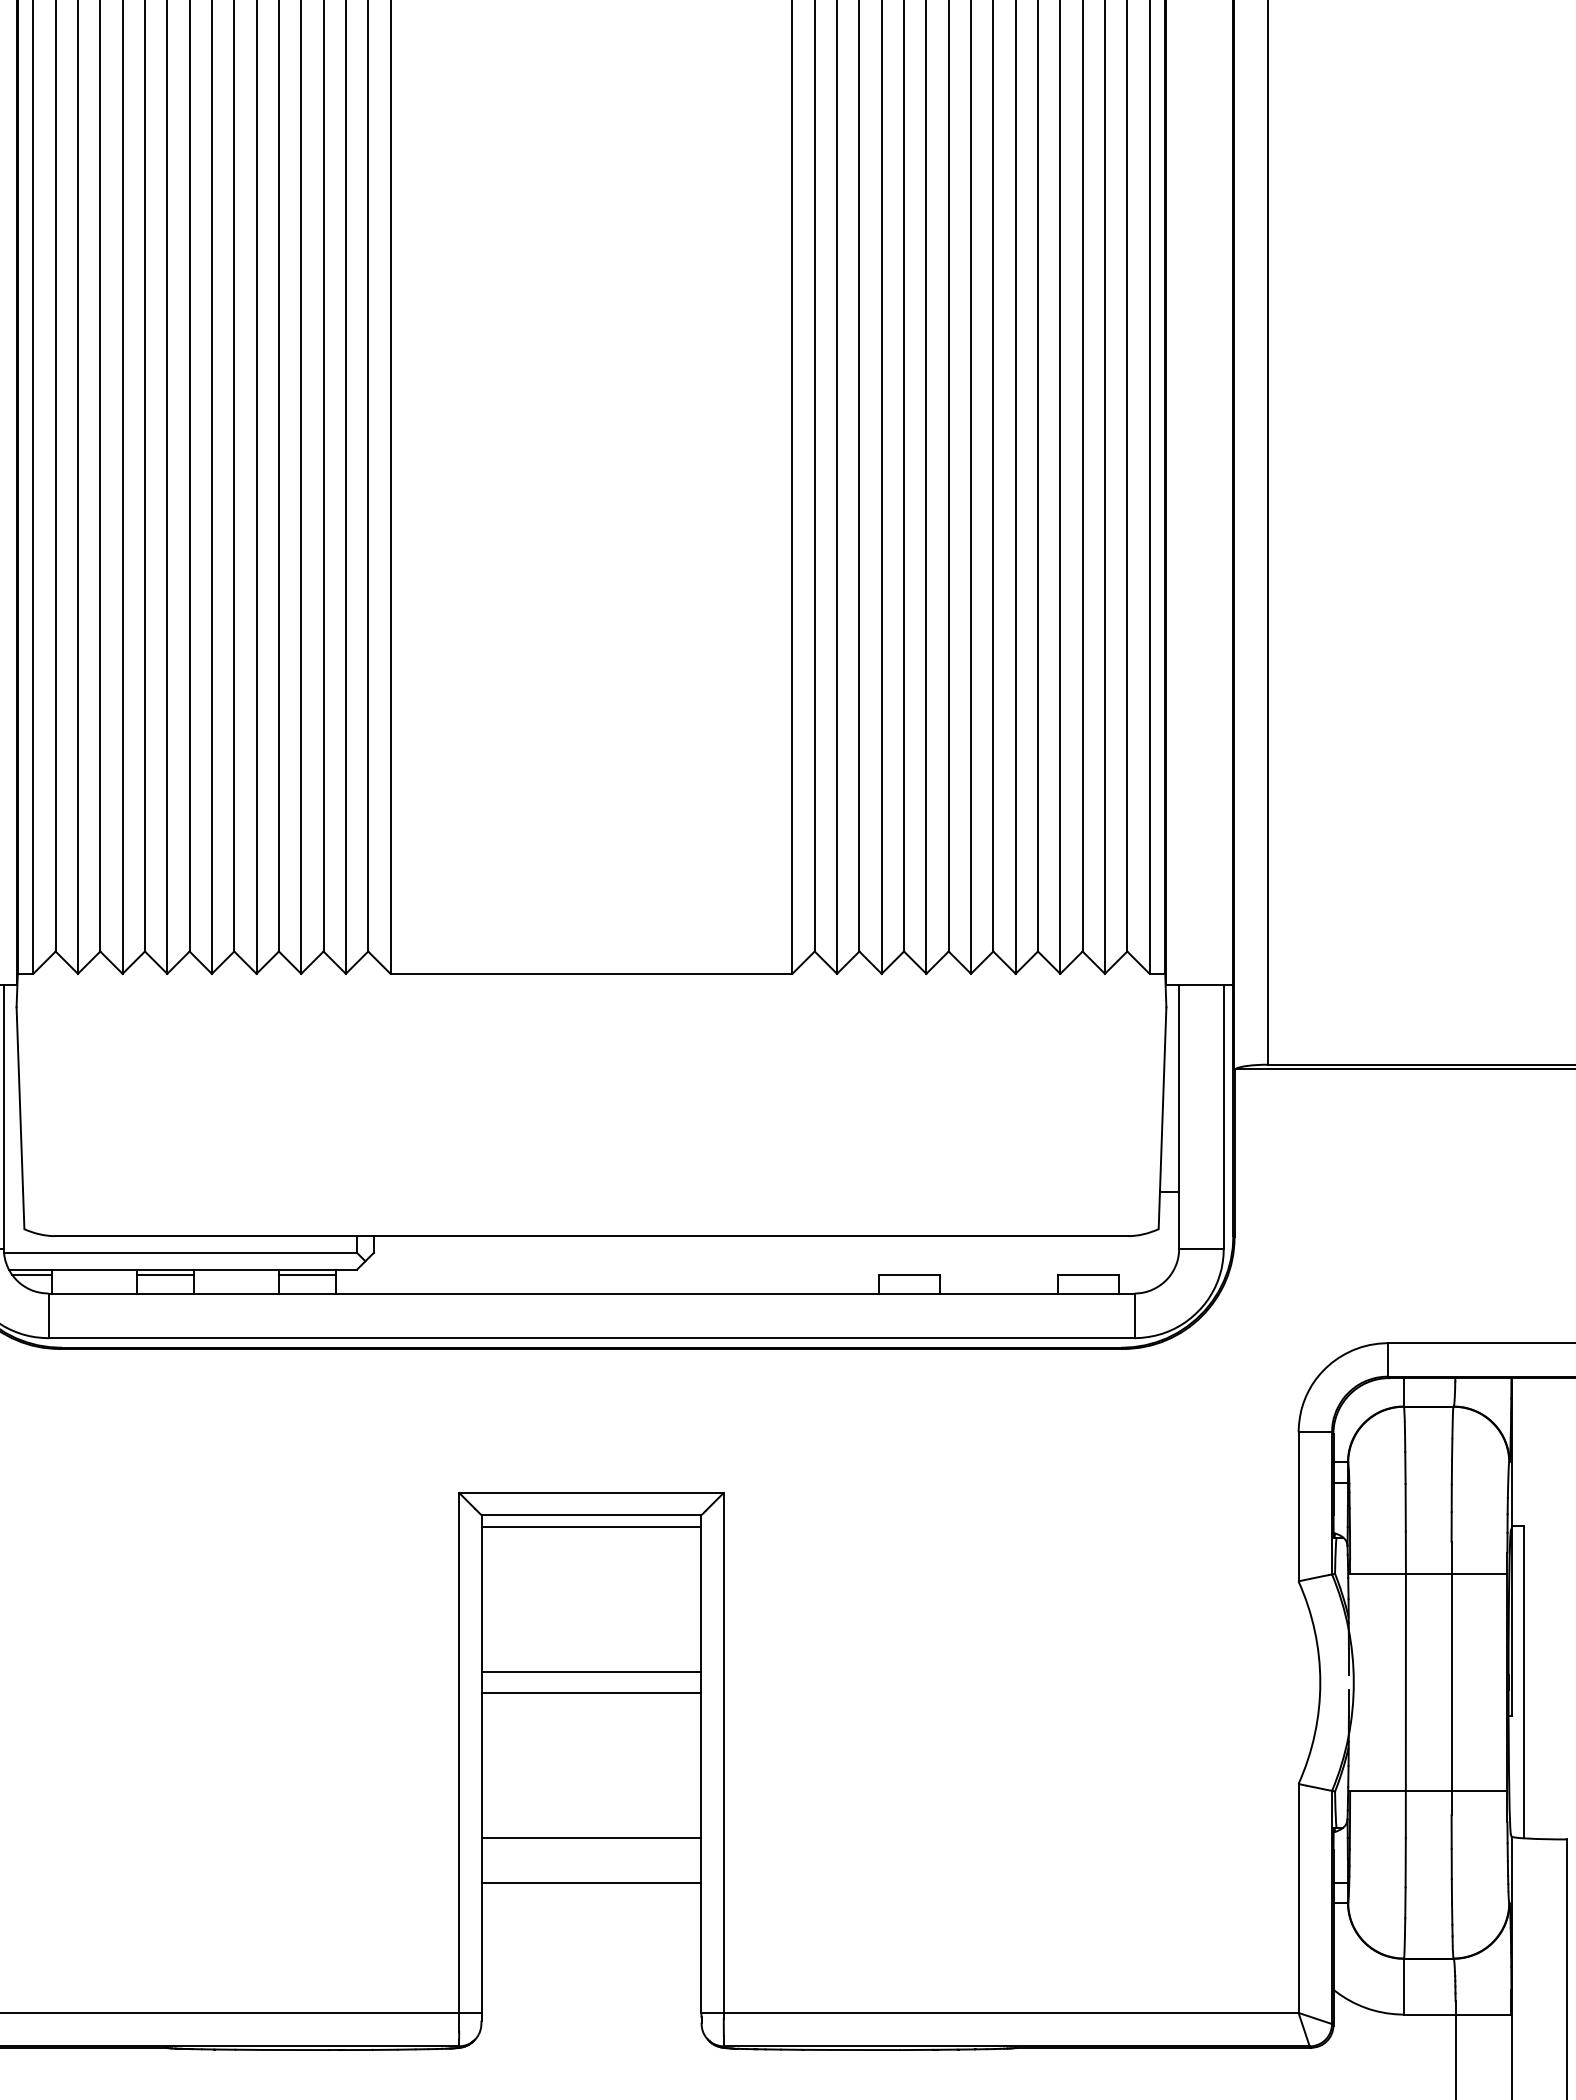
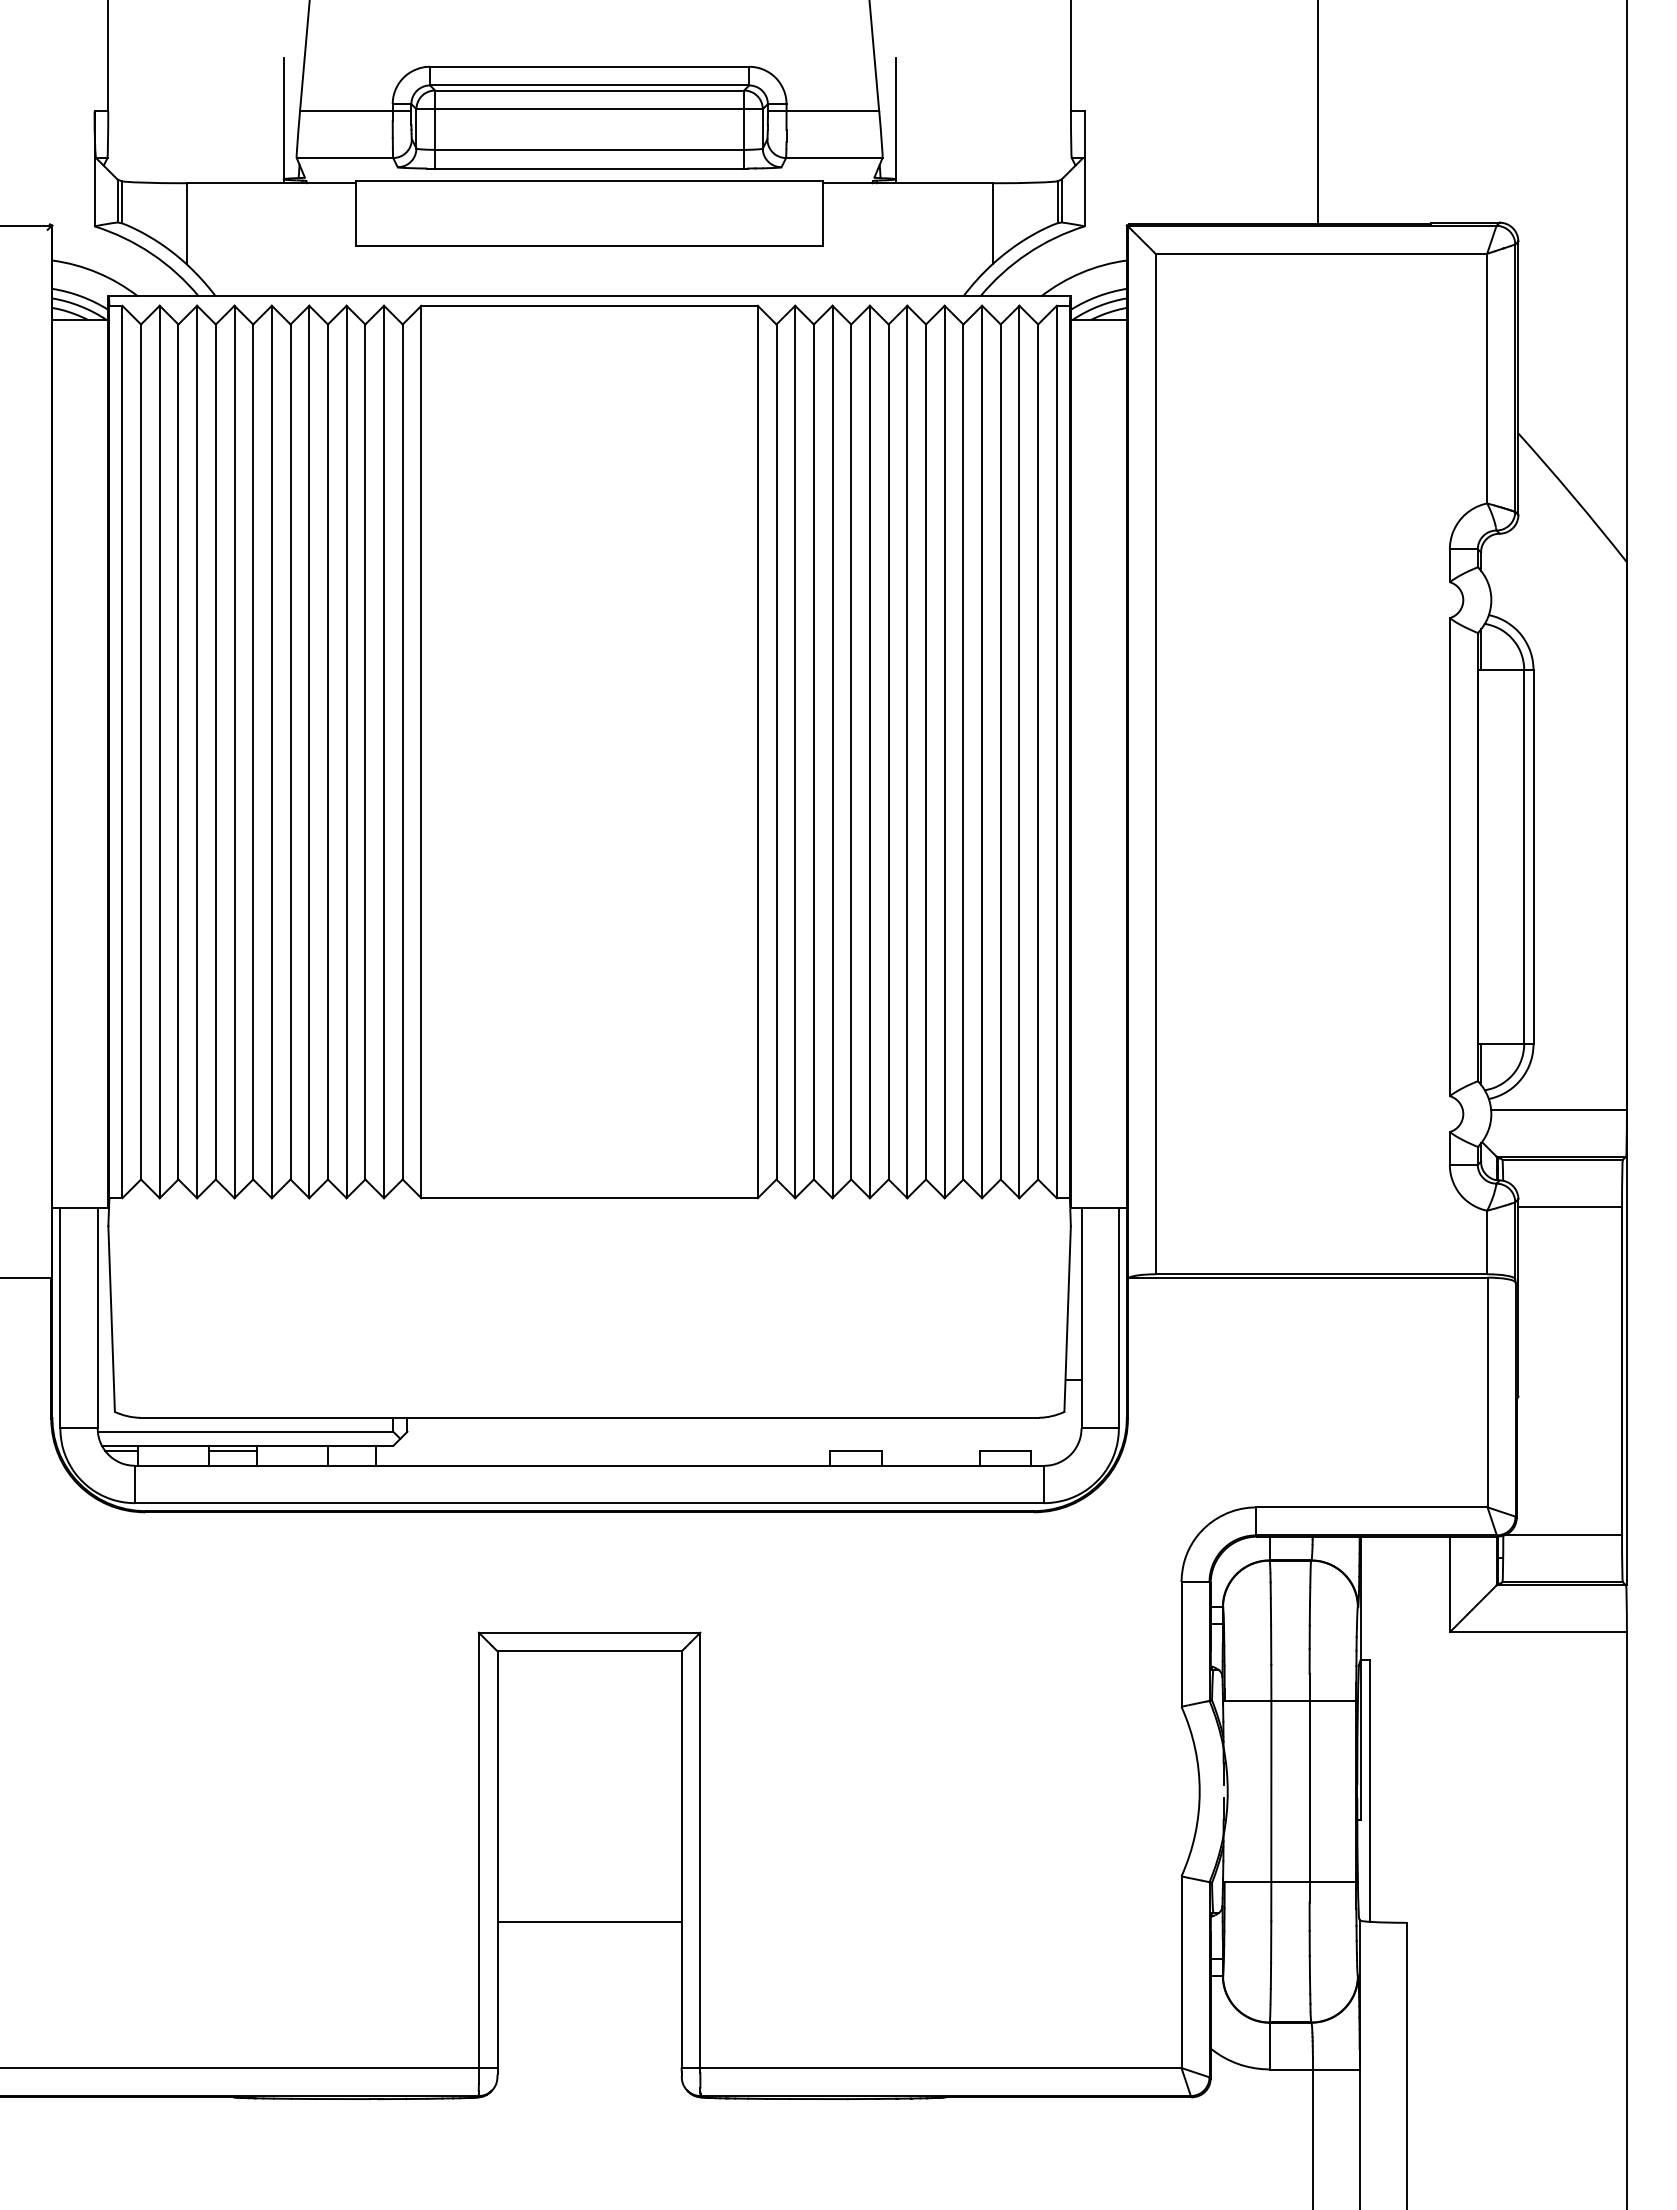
line: (307, 1275) -> (351, 1450), removed
line: (591, 1527) -> (589, 1661), removed
line: (591, 1671) -> (589, 1782), removed
line: (591, 1693) -> (589, 1800), removed
line: (591, 1883) -> (589, 1959), removed

